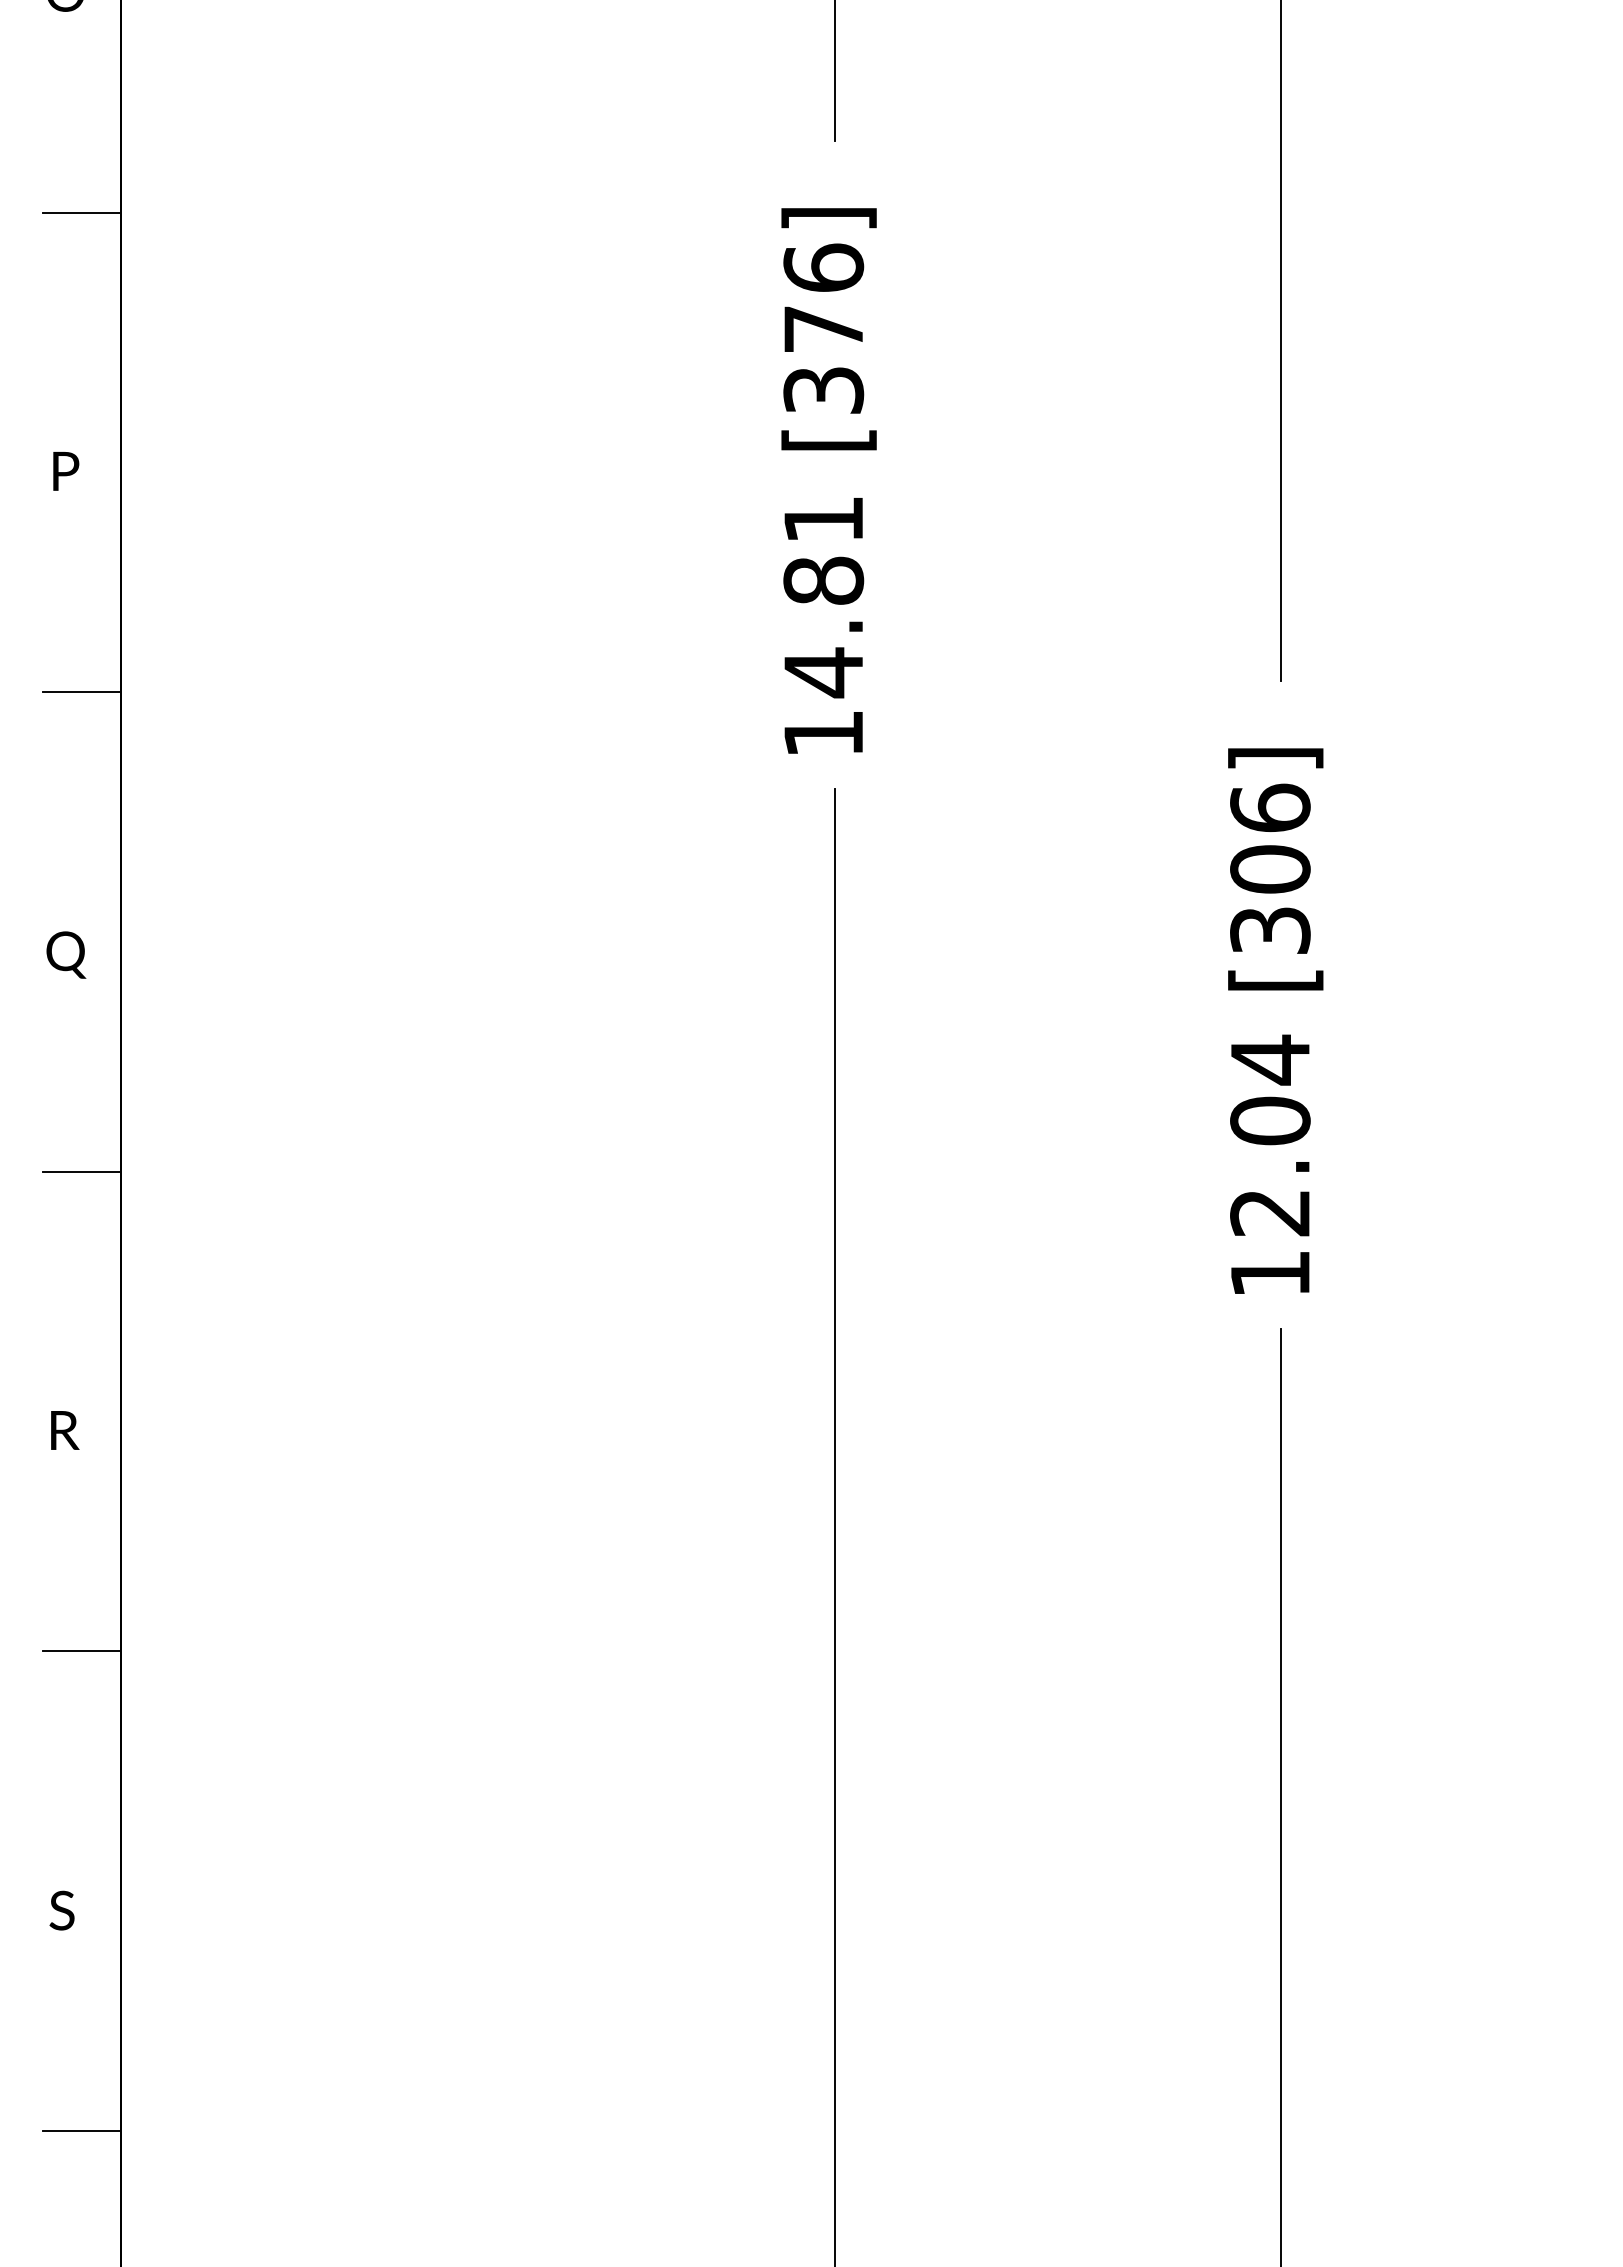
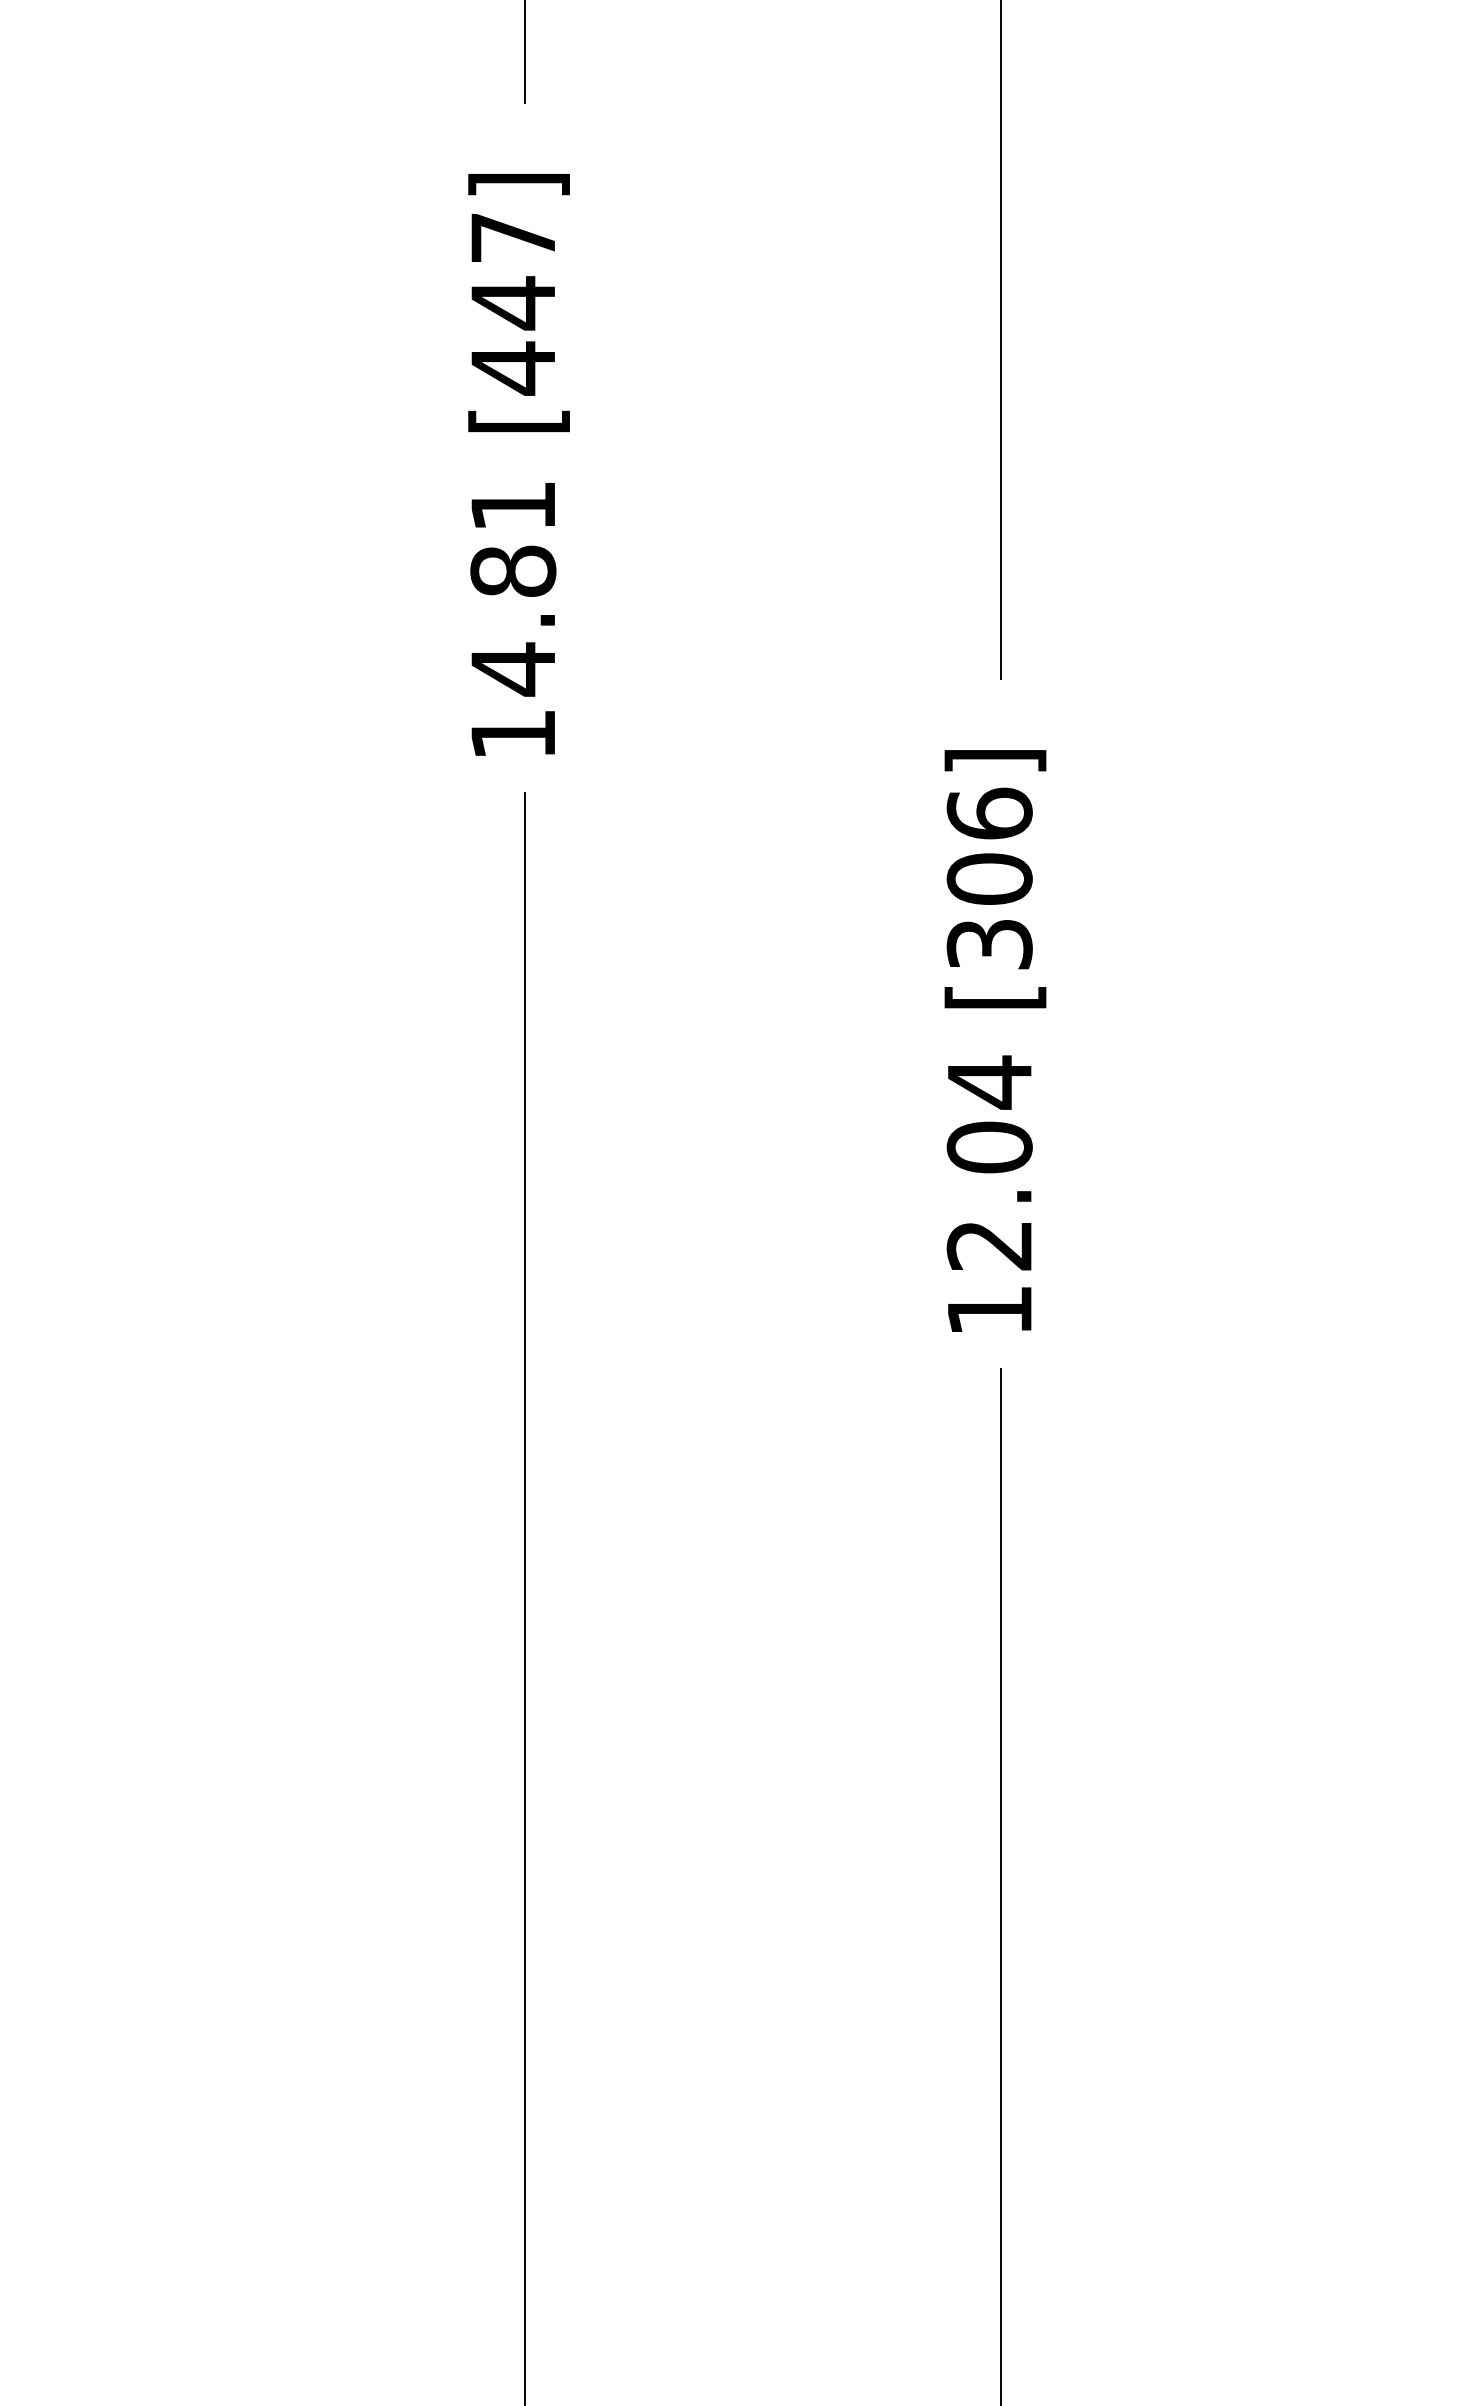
text: (823, 329) -> (513, 303), [376] -> [447]

